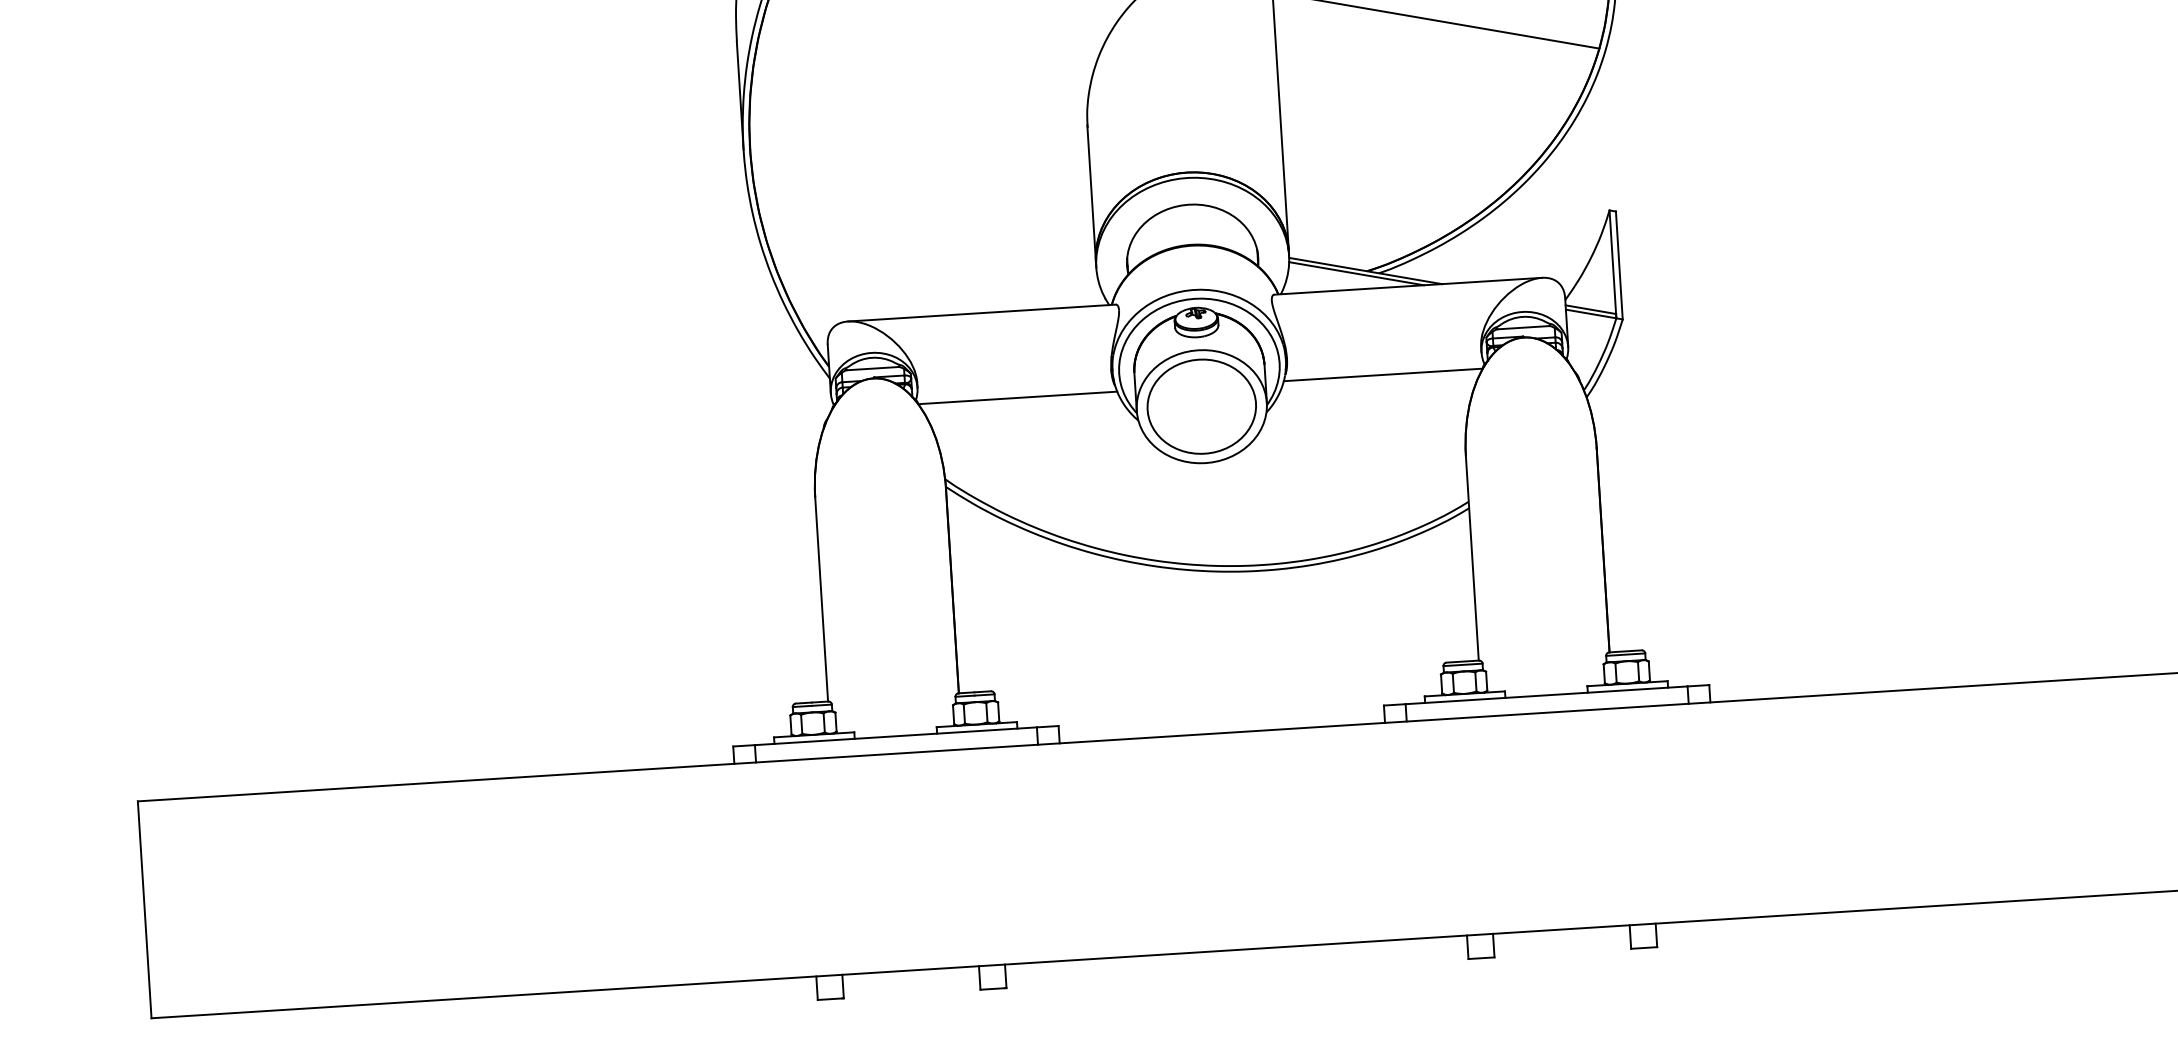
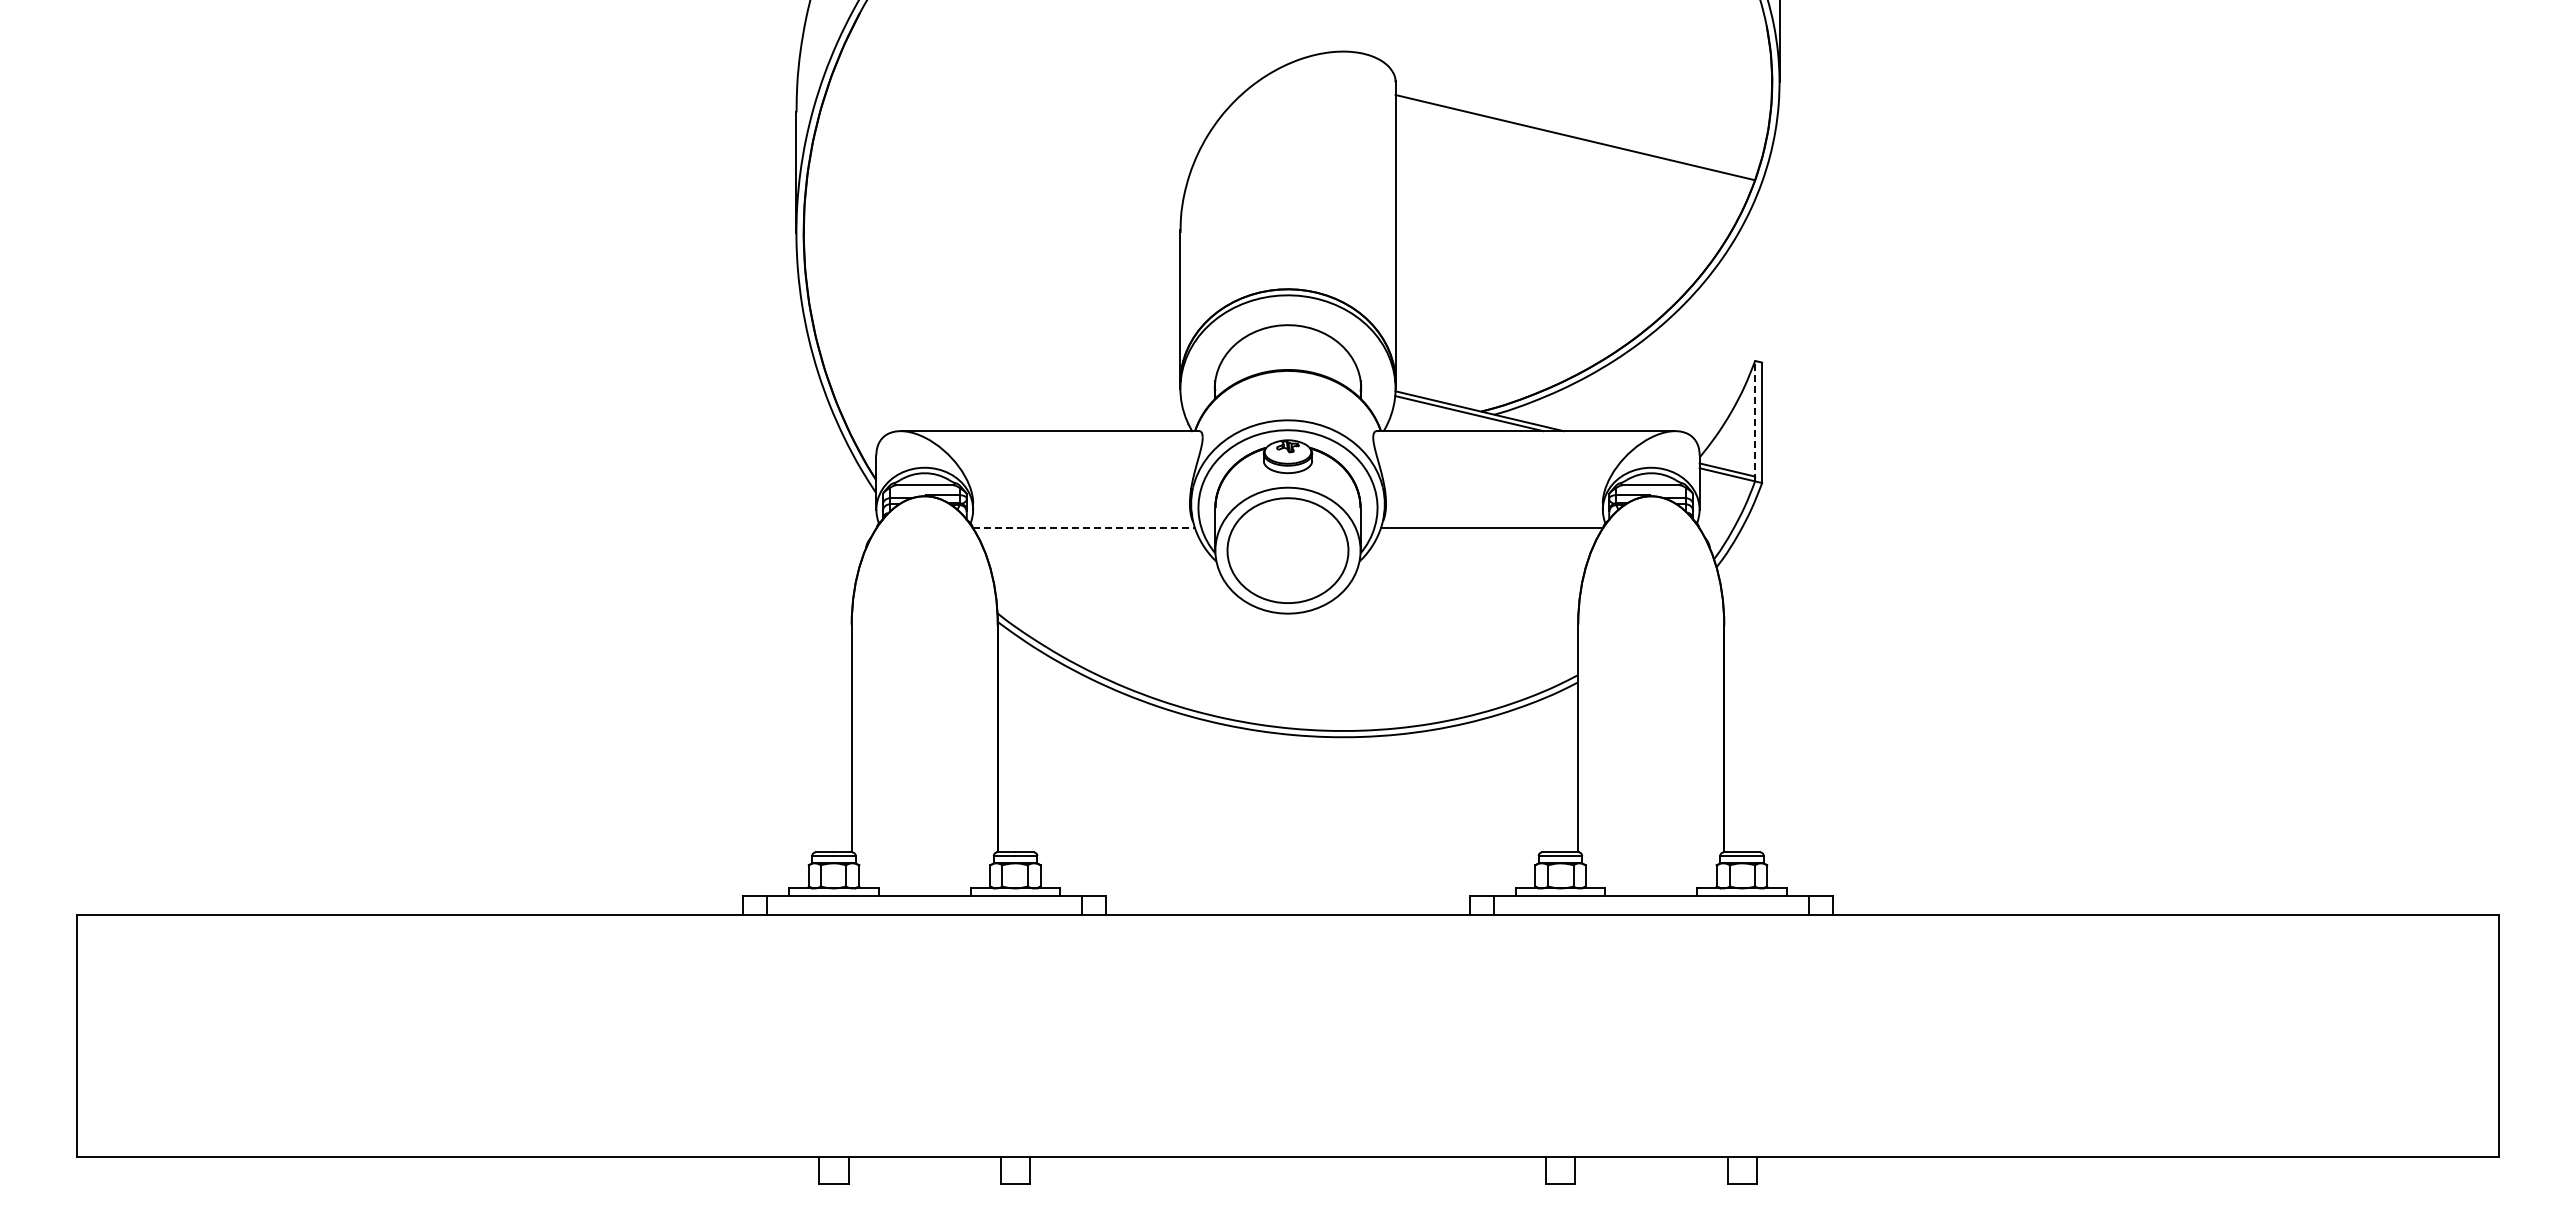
line: (1613, 263) -> (1755, 420), solid -> dashed
line: (1018, 398) -> (1084, 528), solid -> dashed

